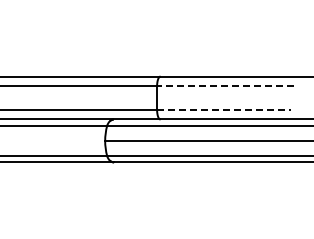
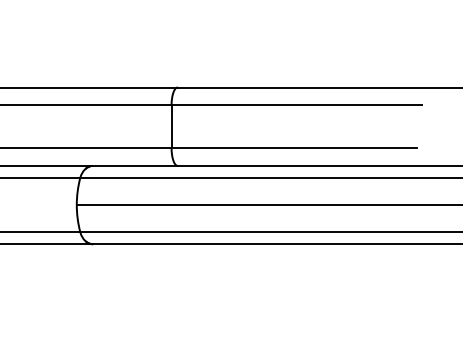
line: (225, 86) -> (296, 105), dashed -> solid
line: (224, 109) -> (294, 147), dashed -> solid

